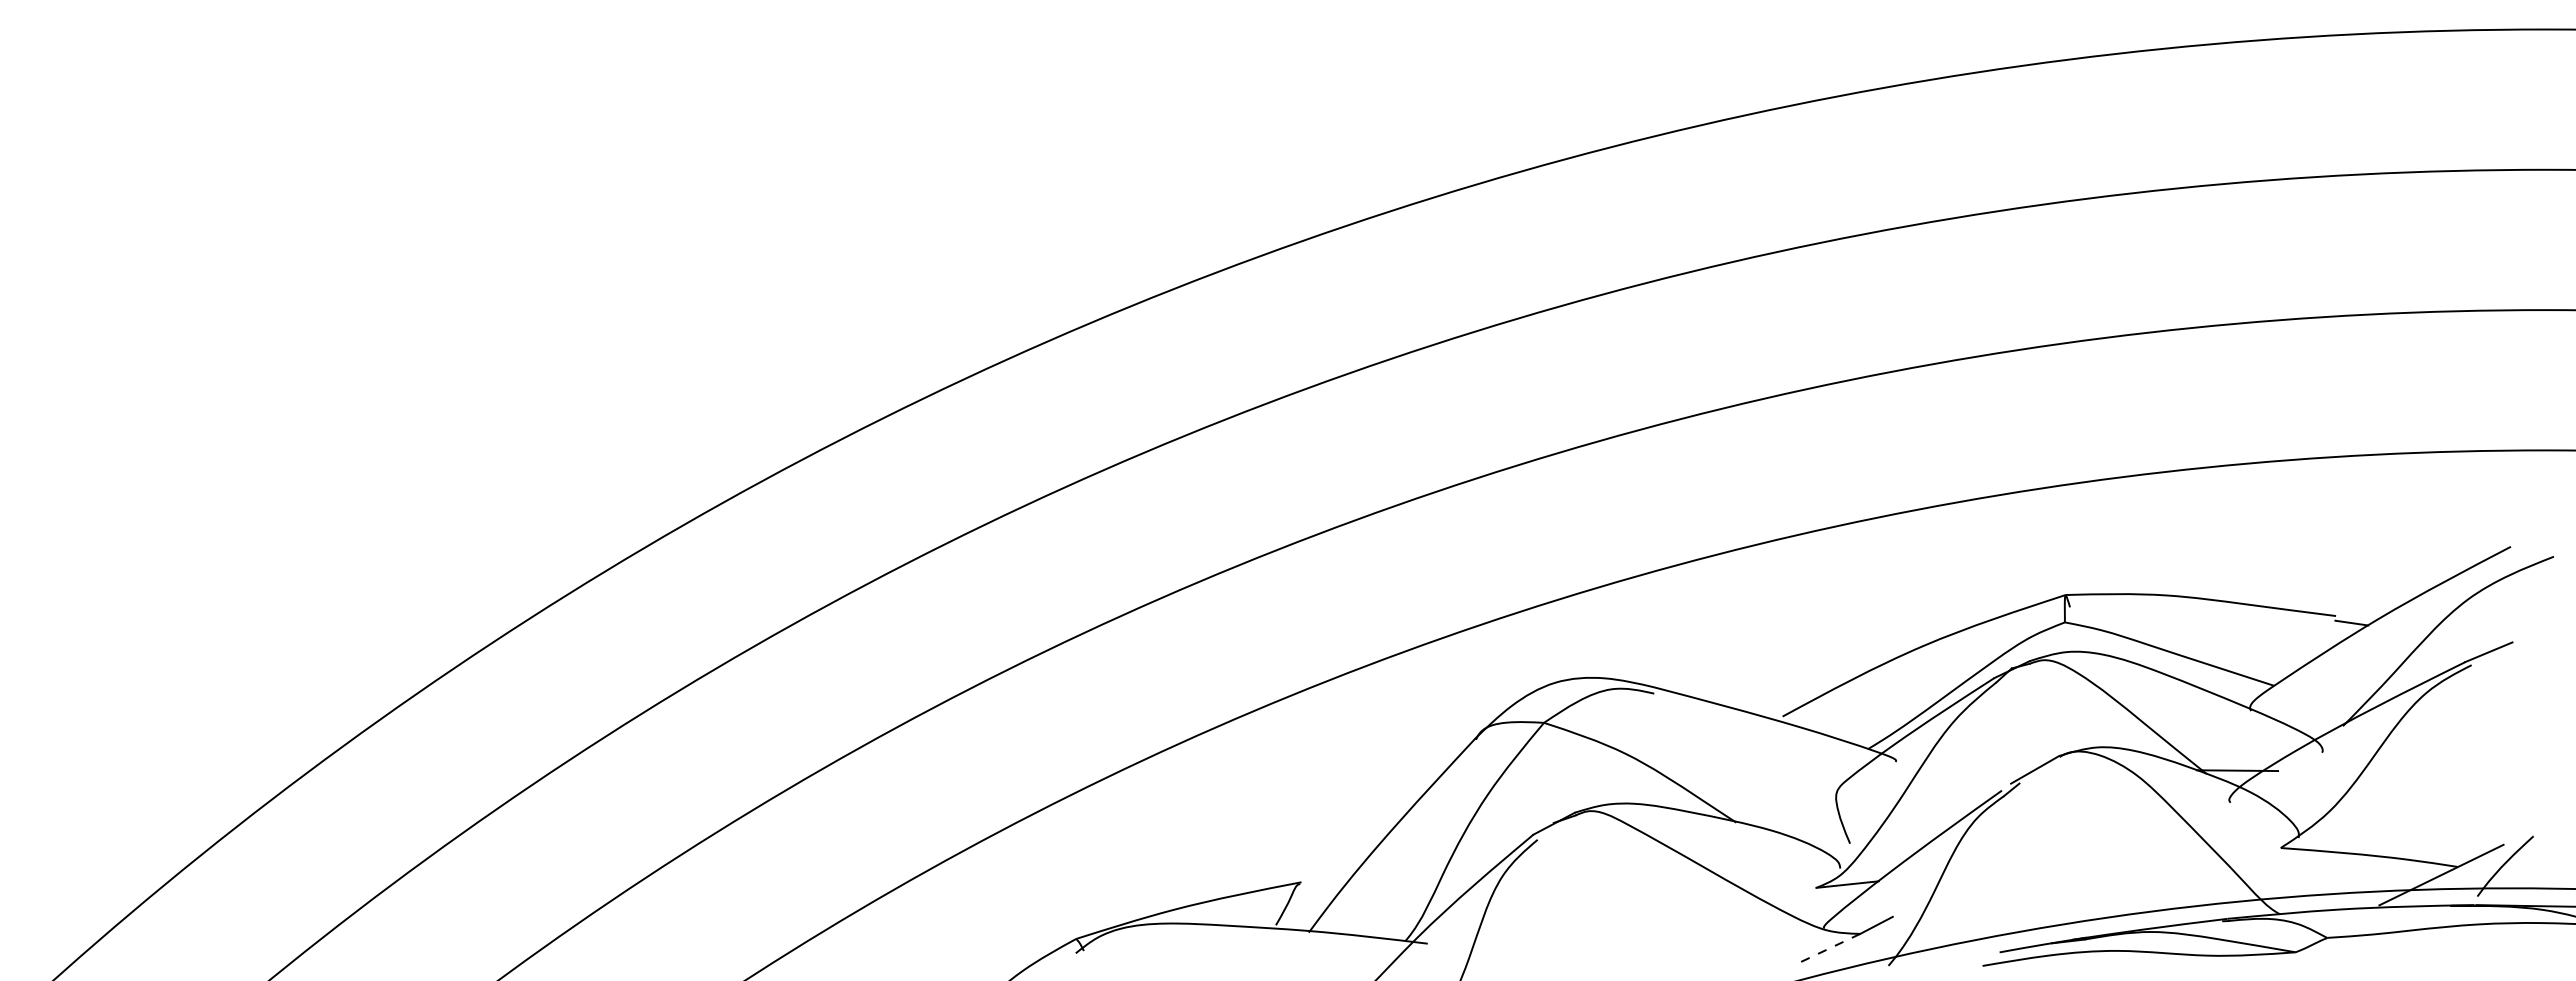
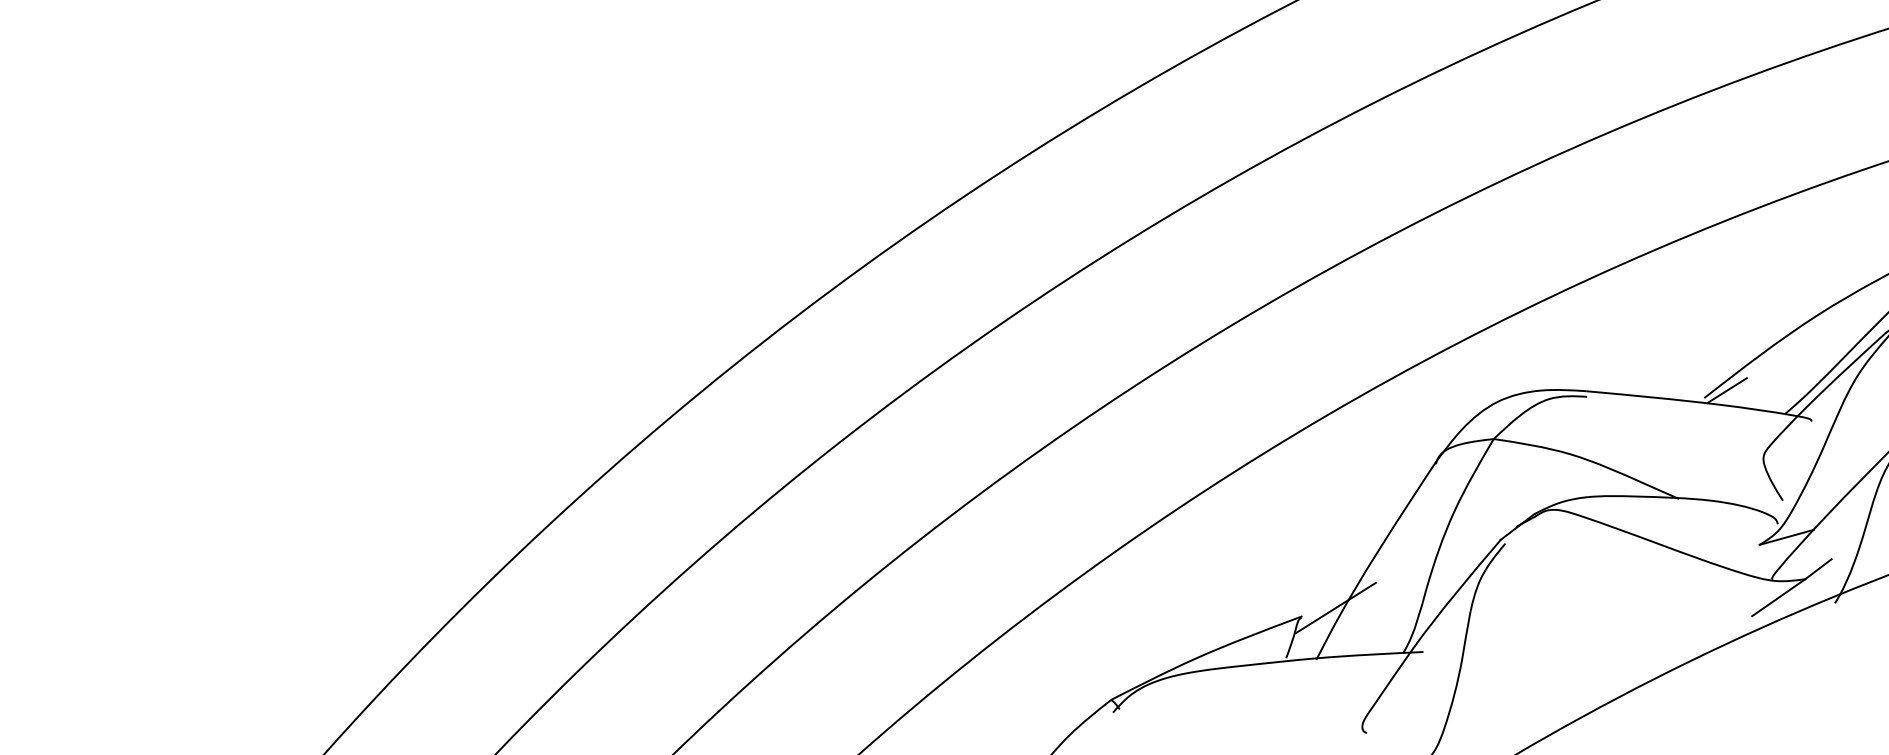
line: (1809, 712) -> (1727, 390), added
line: (1339, 879) -> (1335, 608), added
line: (1827, 949) -> (1778, 597), dashed -> solid

